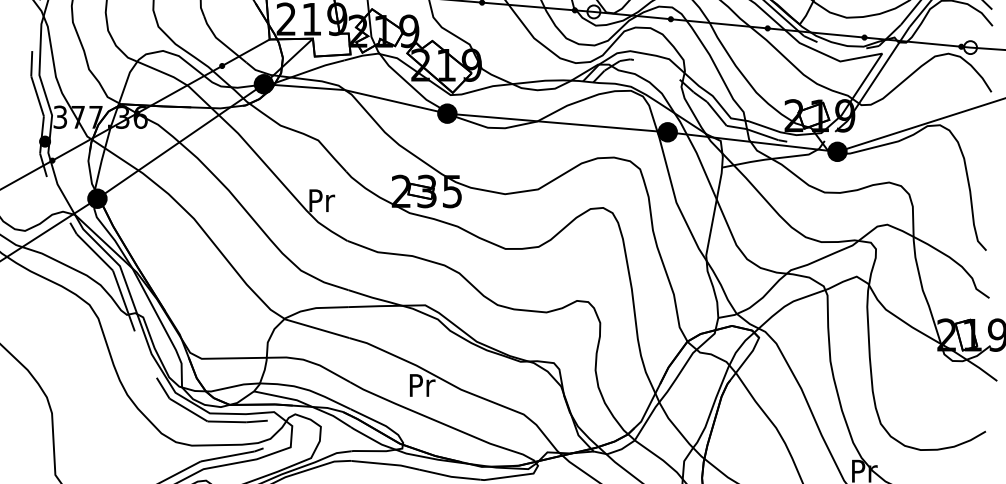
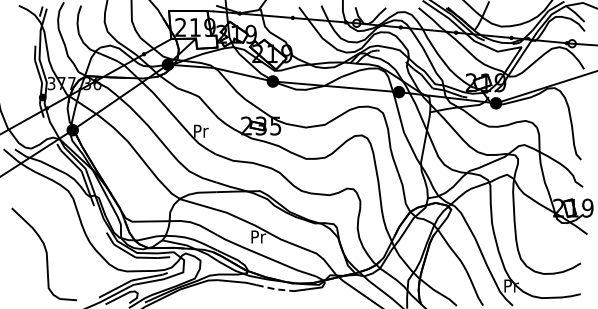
line: (451, 477) -> (275, 289), solid -> dashed

